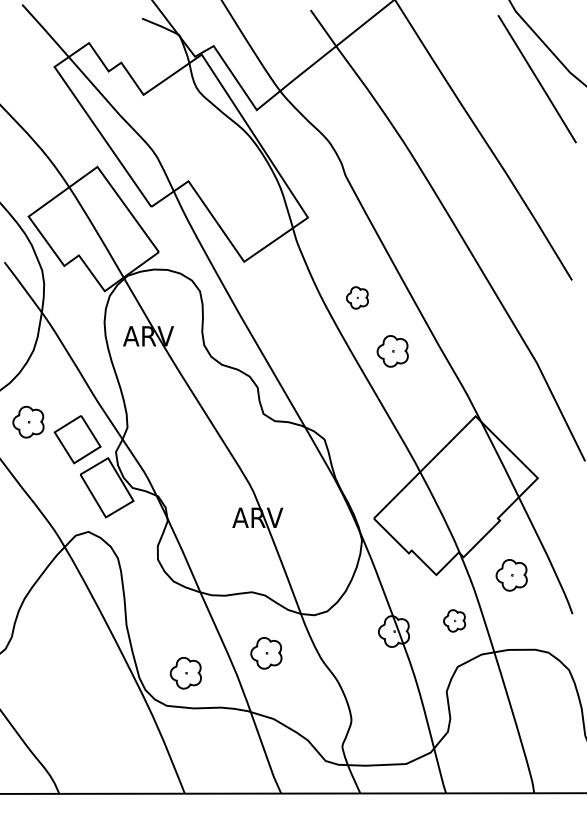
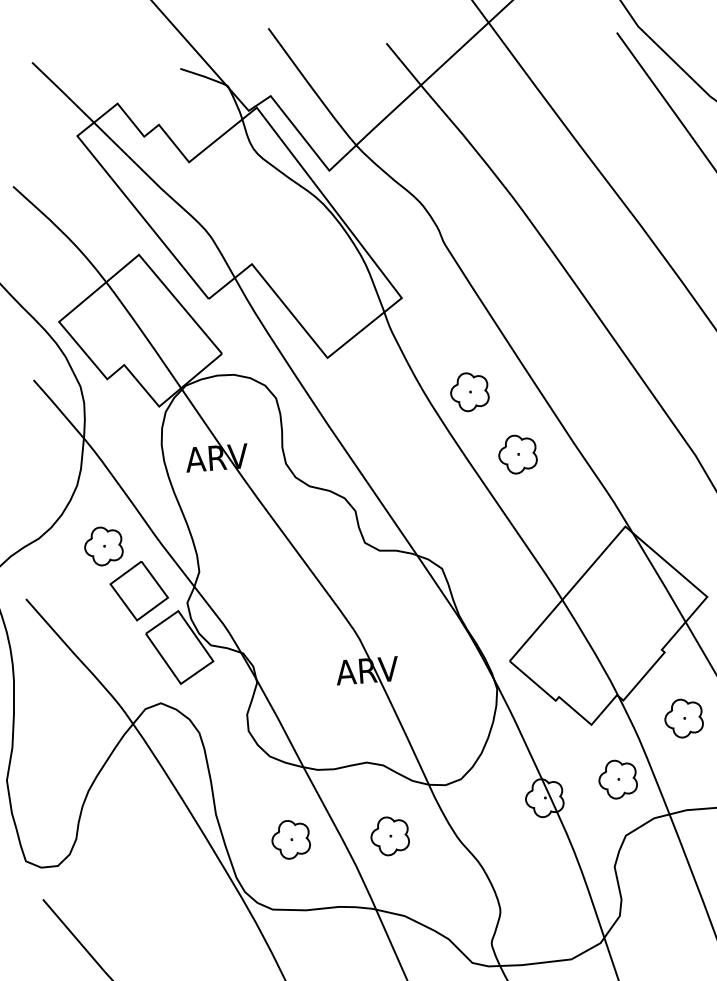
part: (357, 297) -> (469, 391), size x1.43
part: (28, 422) -> (103, 546), moved
part: (454, 620) -> (617, 778), size x1.43
part: (185, 673) -> (290, 840), moved

